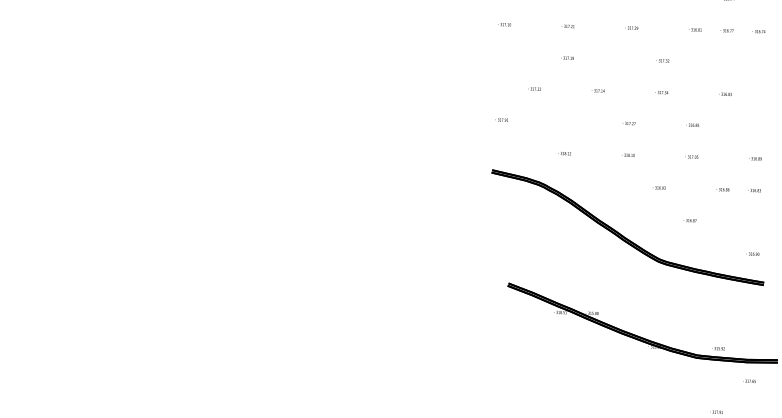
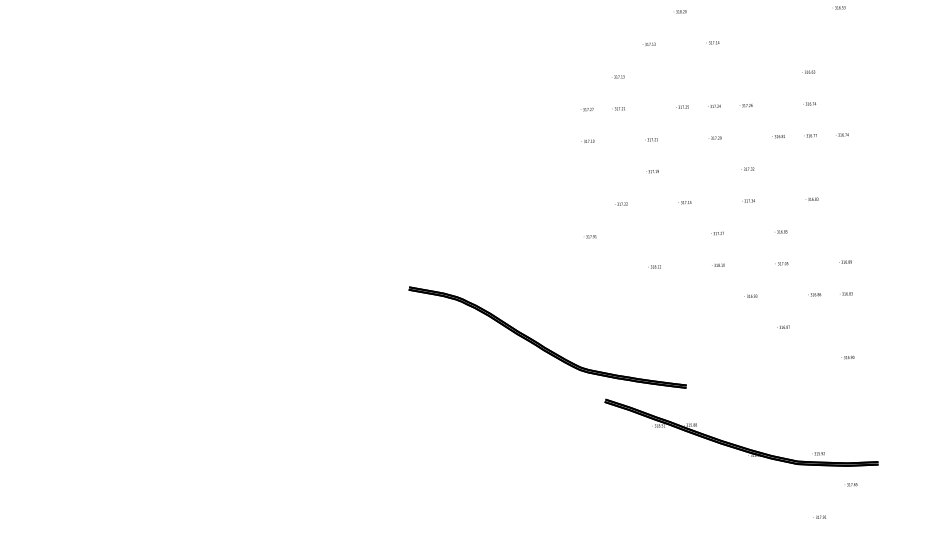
part: (623, 235) -> (543, 345), moved

